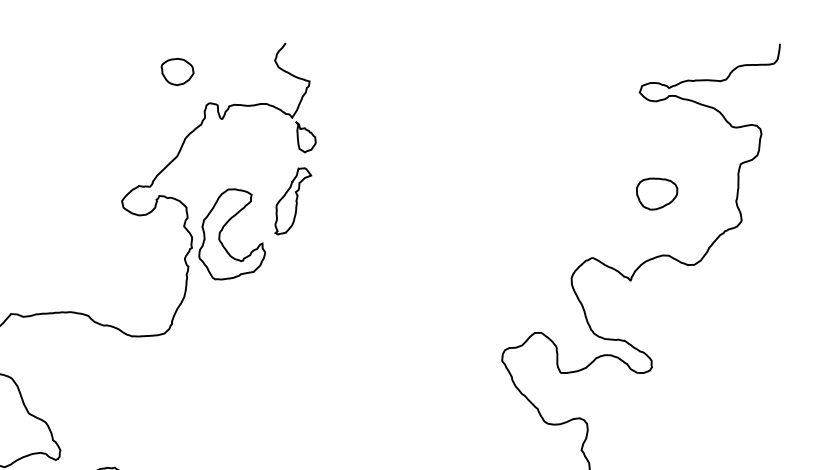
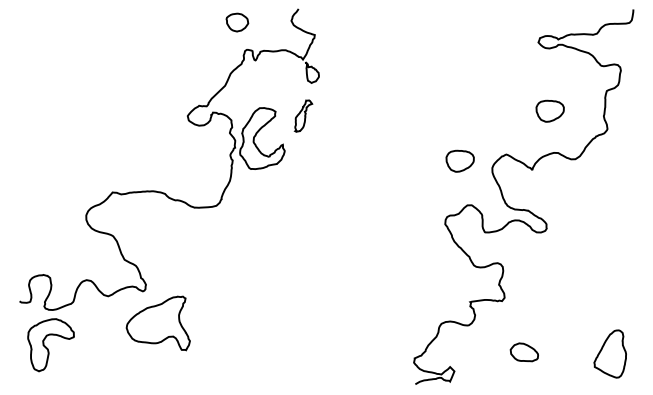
part: (177, 71) -> (237, 22), moved
part: (292, 200) -> (303, 115), size x0.7
part: (523, 266) -> (459, 160), added

